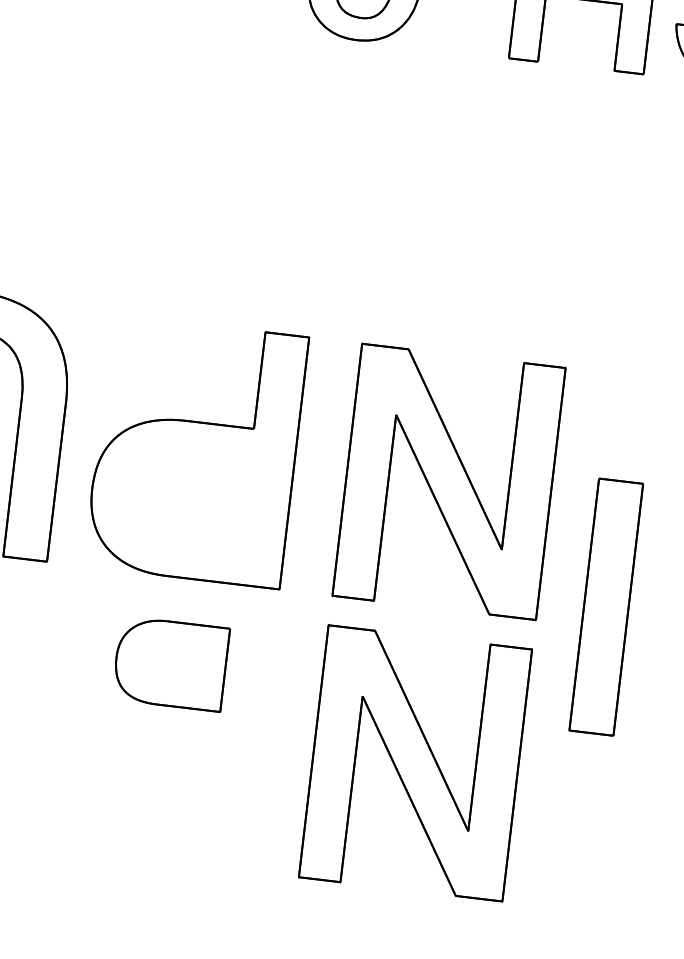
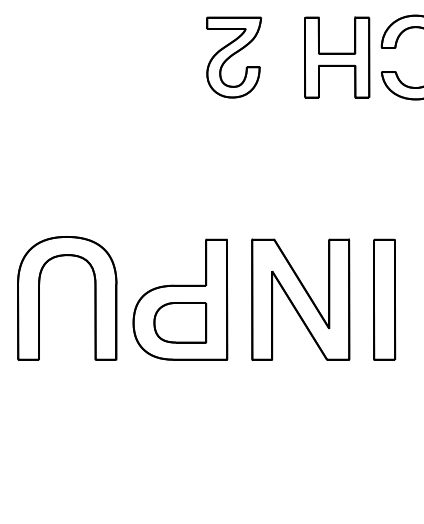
part: (606, 606) -> (384, 299), moved
part: (171, 663) -> (180, 322), moved
part: (415, 762) -> (300, 433), removed

